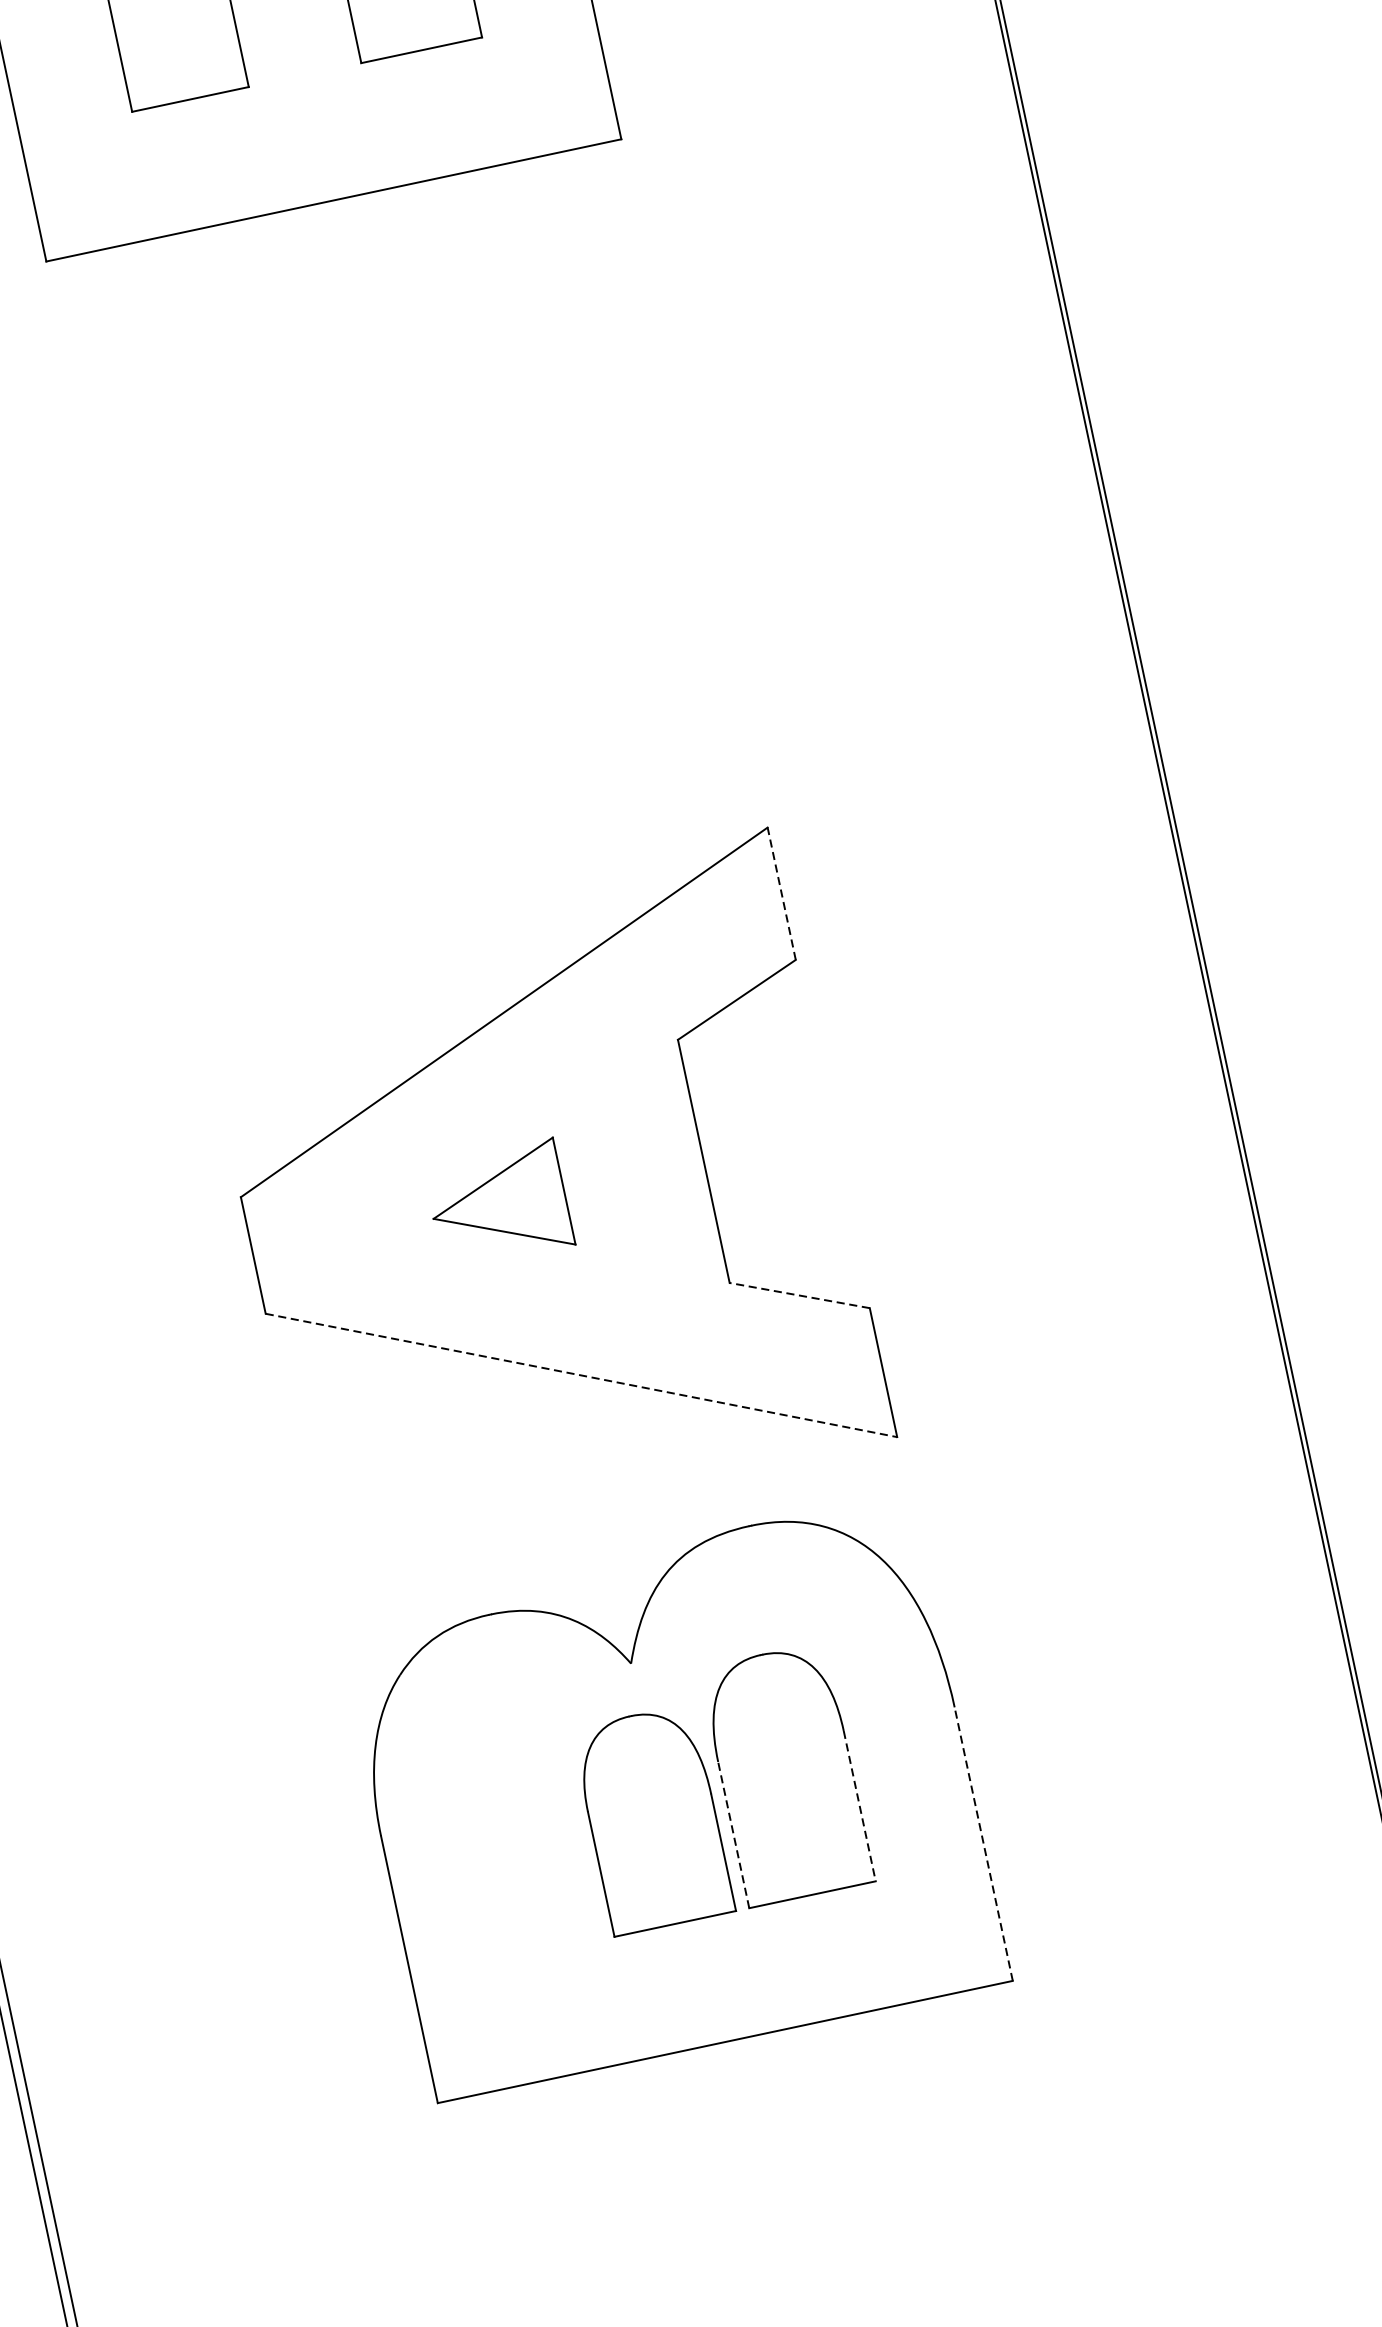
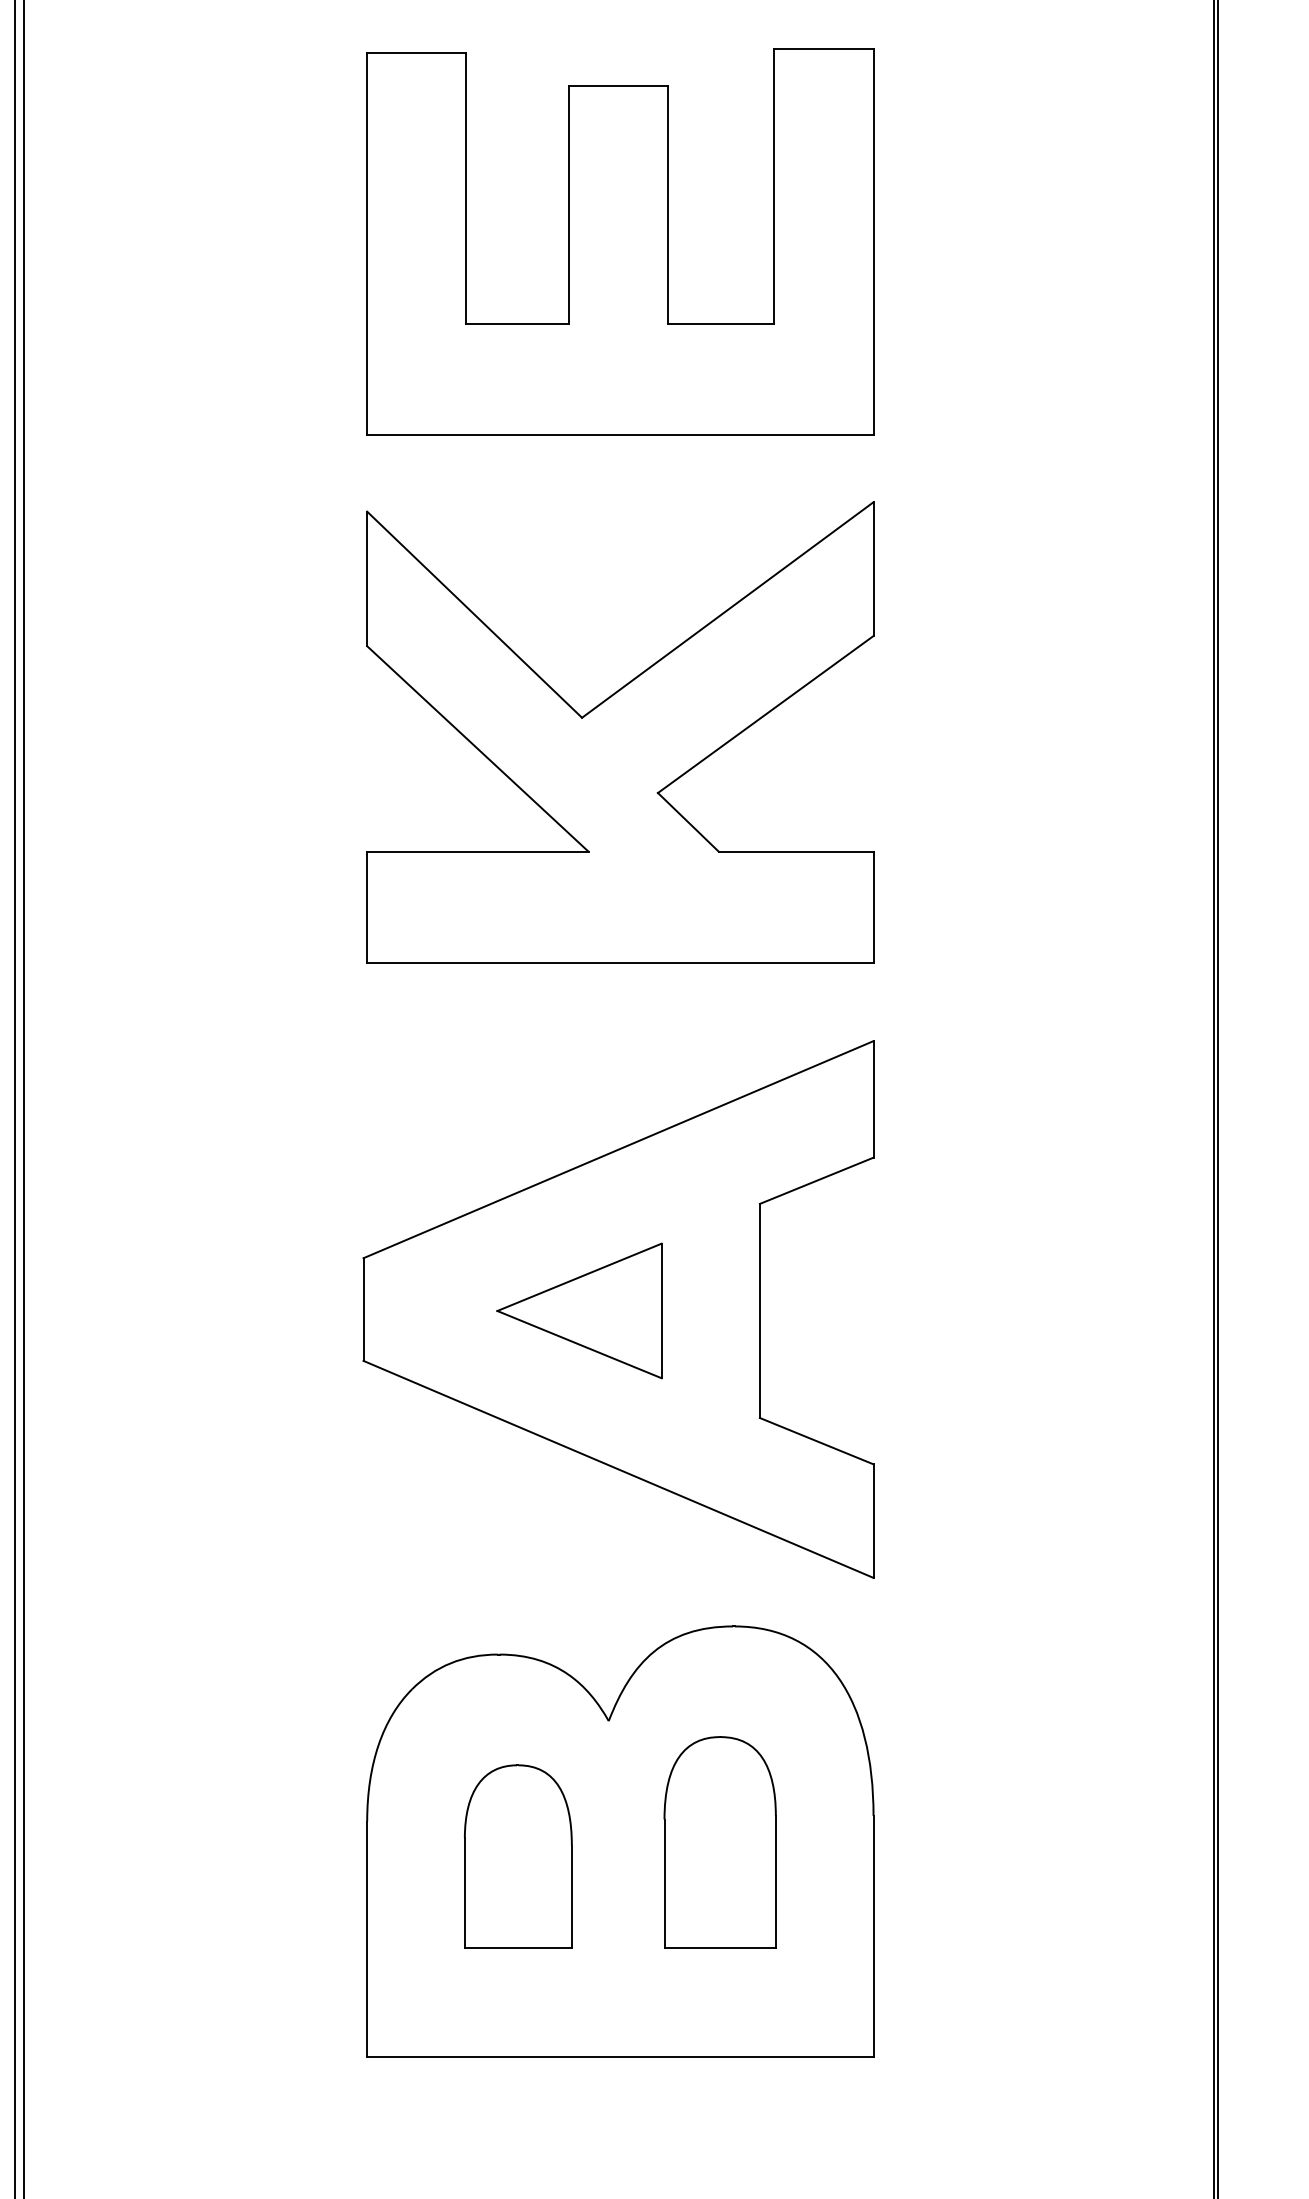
part: (405, 538) -> (620, 732), added
line: (781, 892) -> (873, 1098), dashed -> solid
part: (498, 1204) -> (579, 1310), size x1.43
line: (799, 1295) -> (816, 1441), dashed -> solid
line: (581, 1375) -> (618, 1469), dashed -> solid
line: (859, 1806) -> (775, 1882), dashed -> solid
part: (653, 1819) -> (518, 1856), moved
line: (733, 1834) -> (664, 1883), dashed -> solid
line: (983, 1843) -> (873, 1935), dashed -> solid

